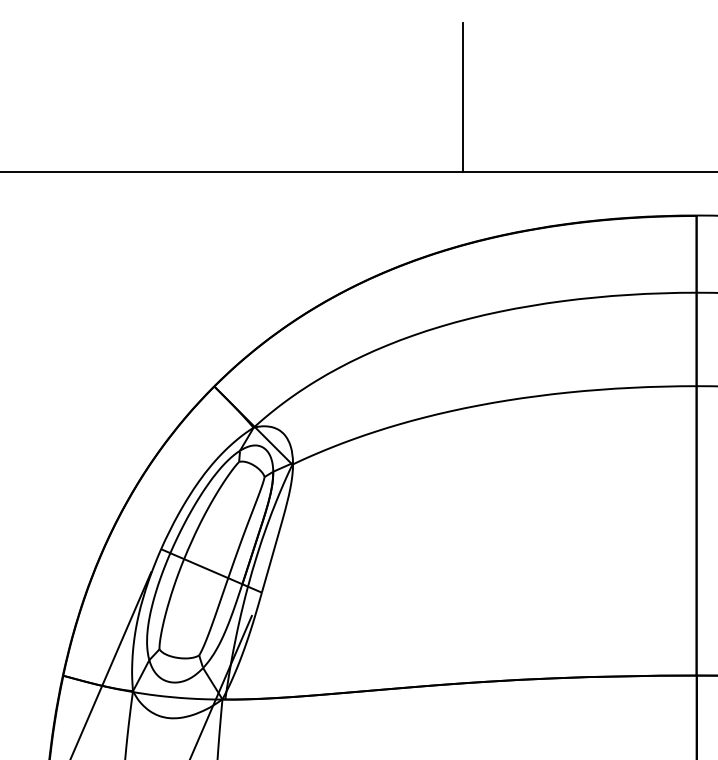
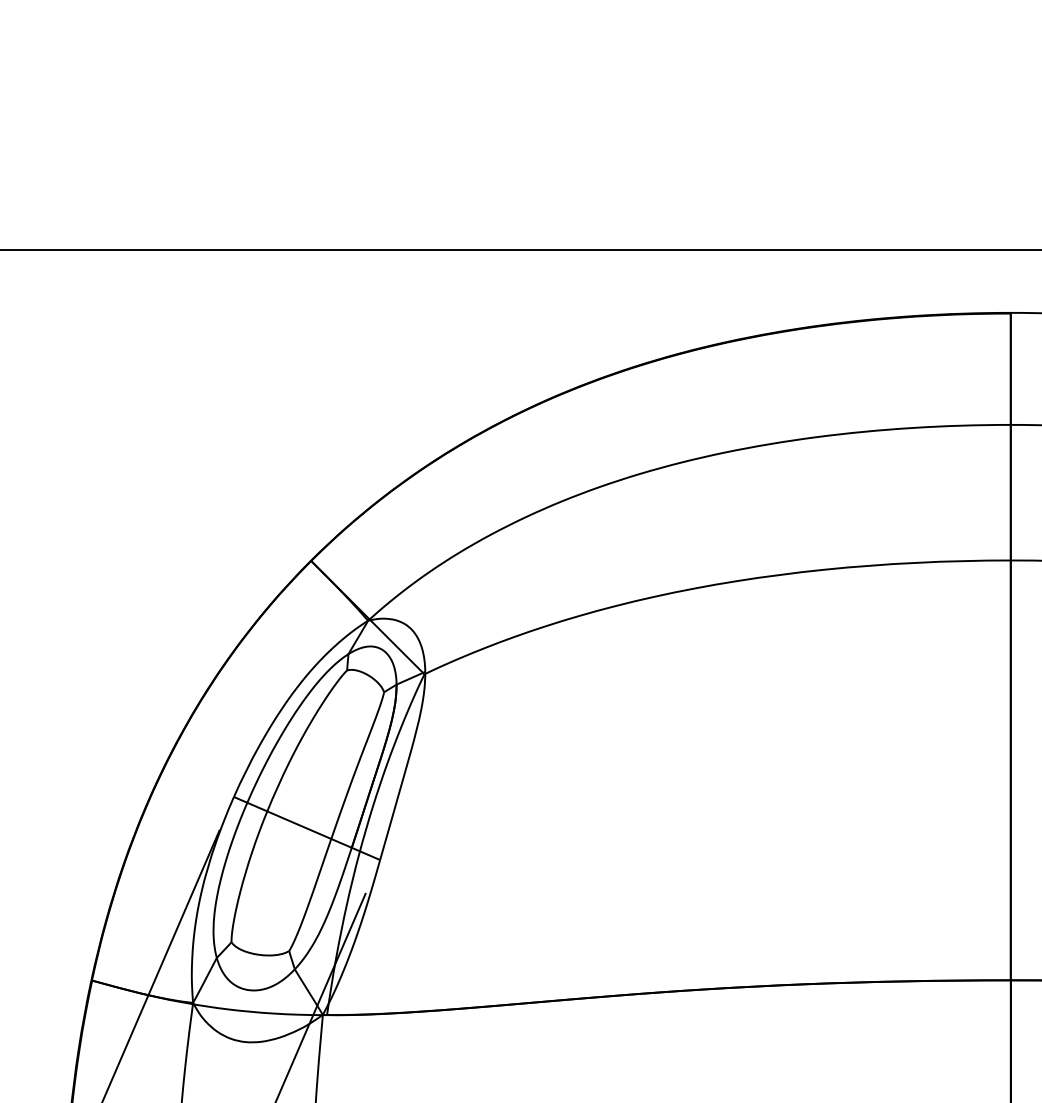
line: (462, 97) -> (671, 141), removed

